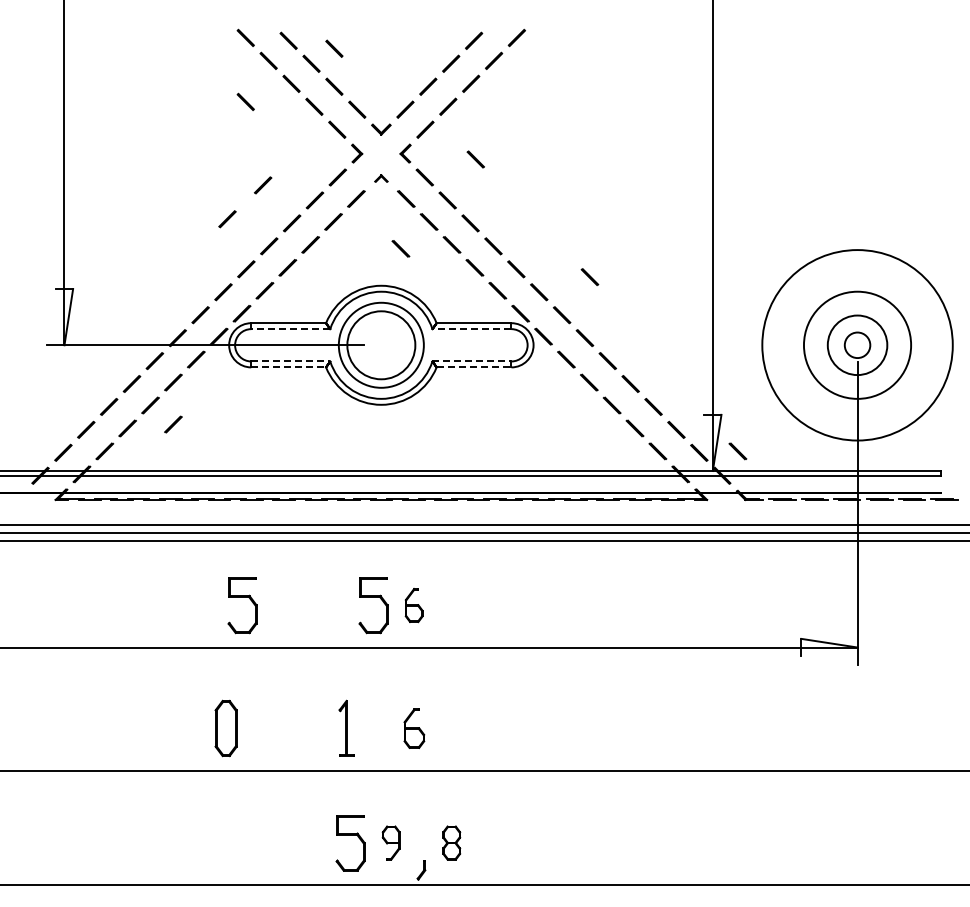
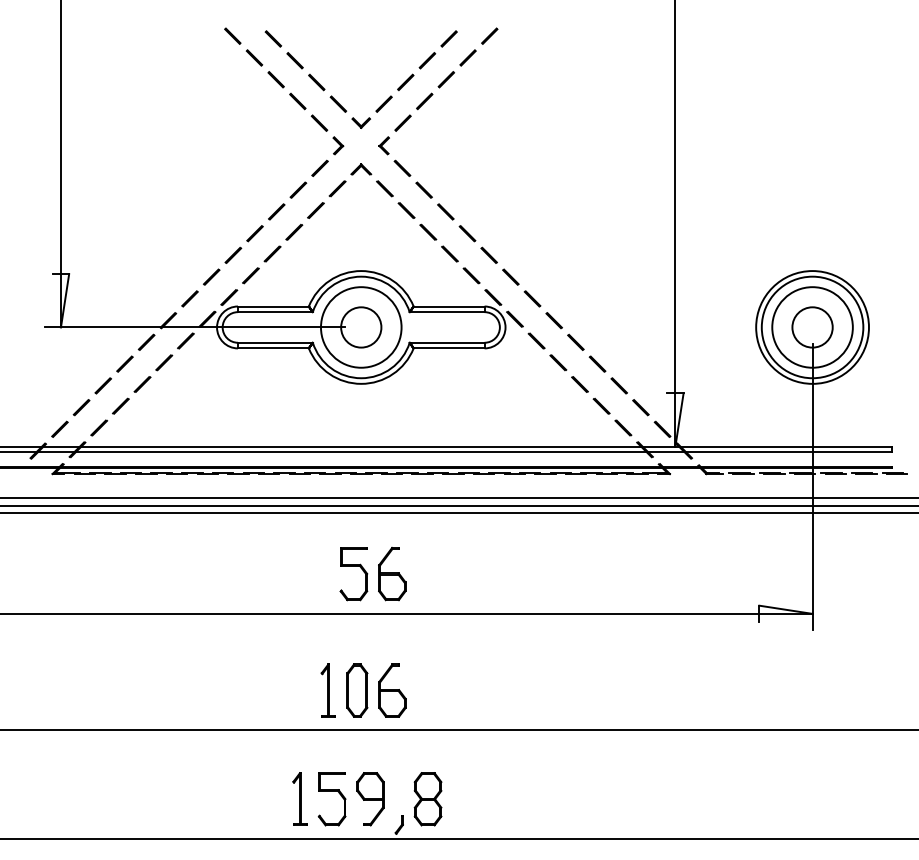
line: (334, 48) -> (316, 46), removed
line: (245, 101) -> (232, 96), removed
line: (475, 159) -> (450, 151), removed
part: (381, 178) -> (361, 169), size x1.67
line: (263, 185) -> (249, 176), removed
line: (227, 219) -> (215, 208), removed
line: (400, 248) -> (379, 235), removed
line: (589, 276) -> (558, 262), removed
line: (290, 329) -> (275, 312), dashed -> solid
line: (471, 329) -> (446, 312), dashed -> solid
circle: (857, 344) -> (812, 326), size x0.62
circle: (857, 344) -> (812, 326), size x1.43
circle: (381, 345) -> (361, 327), size x0.62
circle: (857, 345) -> (812, 327), size x1.67
line: (290, 361) -> (275, 342), dashed -> solid
line: (471, 361) -> (446, 342), dashed -> solid
line: (289, 367) -> (274, 348), dashed -> solid
line: (474, 367) -> (449, 348), dashed -> solid
line: (173, 424) -> (164, 402), removed
line: (737, 451) -> (698, 428), removed
part: (242, 597) -> (229, 566), removed
part: (414, 605) -> (392, 574), size x1.67
part: (225, 728) -> (356, 690), moved
part: (414, 728) -> (392, 690), size x1.43
part: (316, 842) -> (299, 798), added
part: (391, 842) -> (370, 798), size x1.67
part: (451, 842) -> (427, 798), size x1.67

